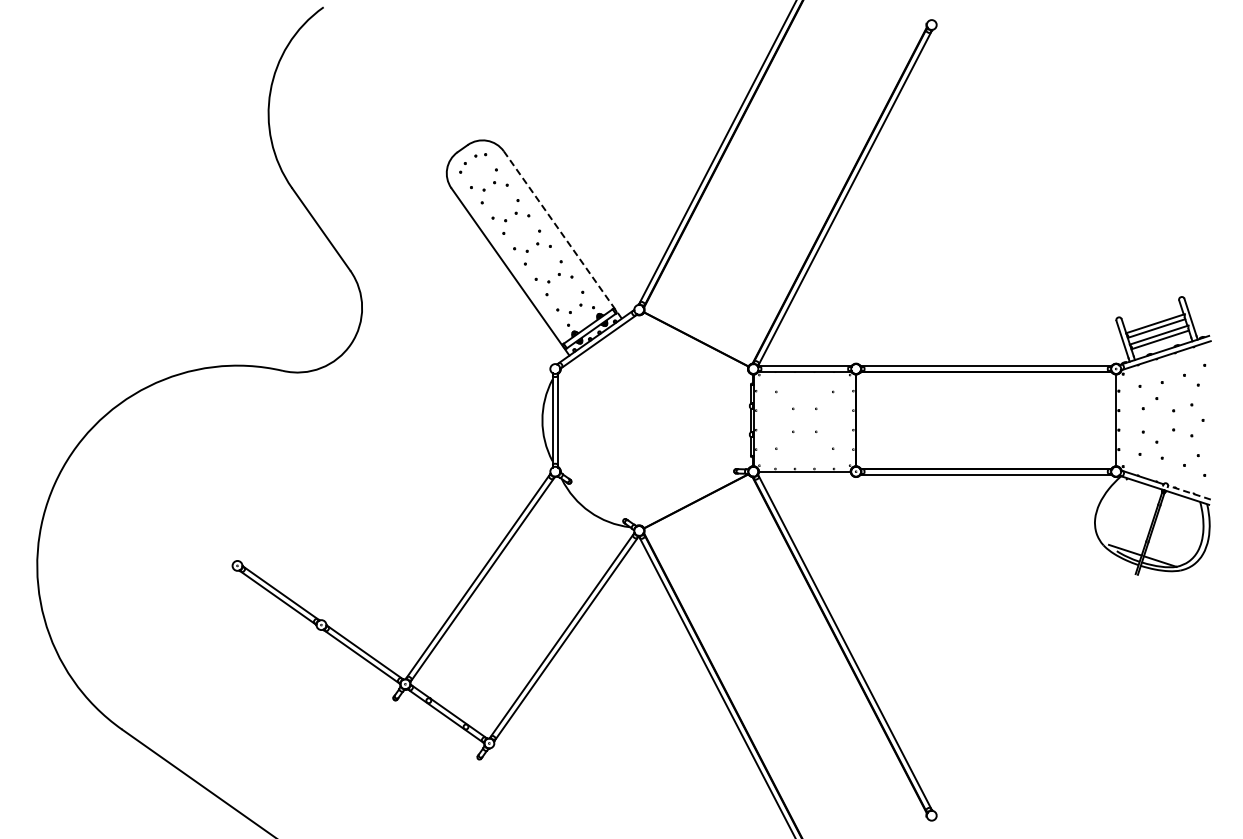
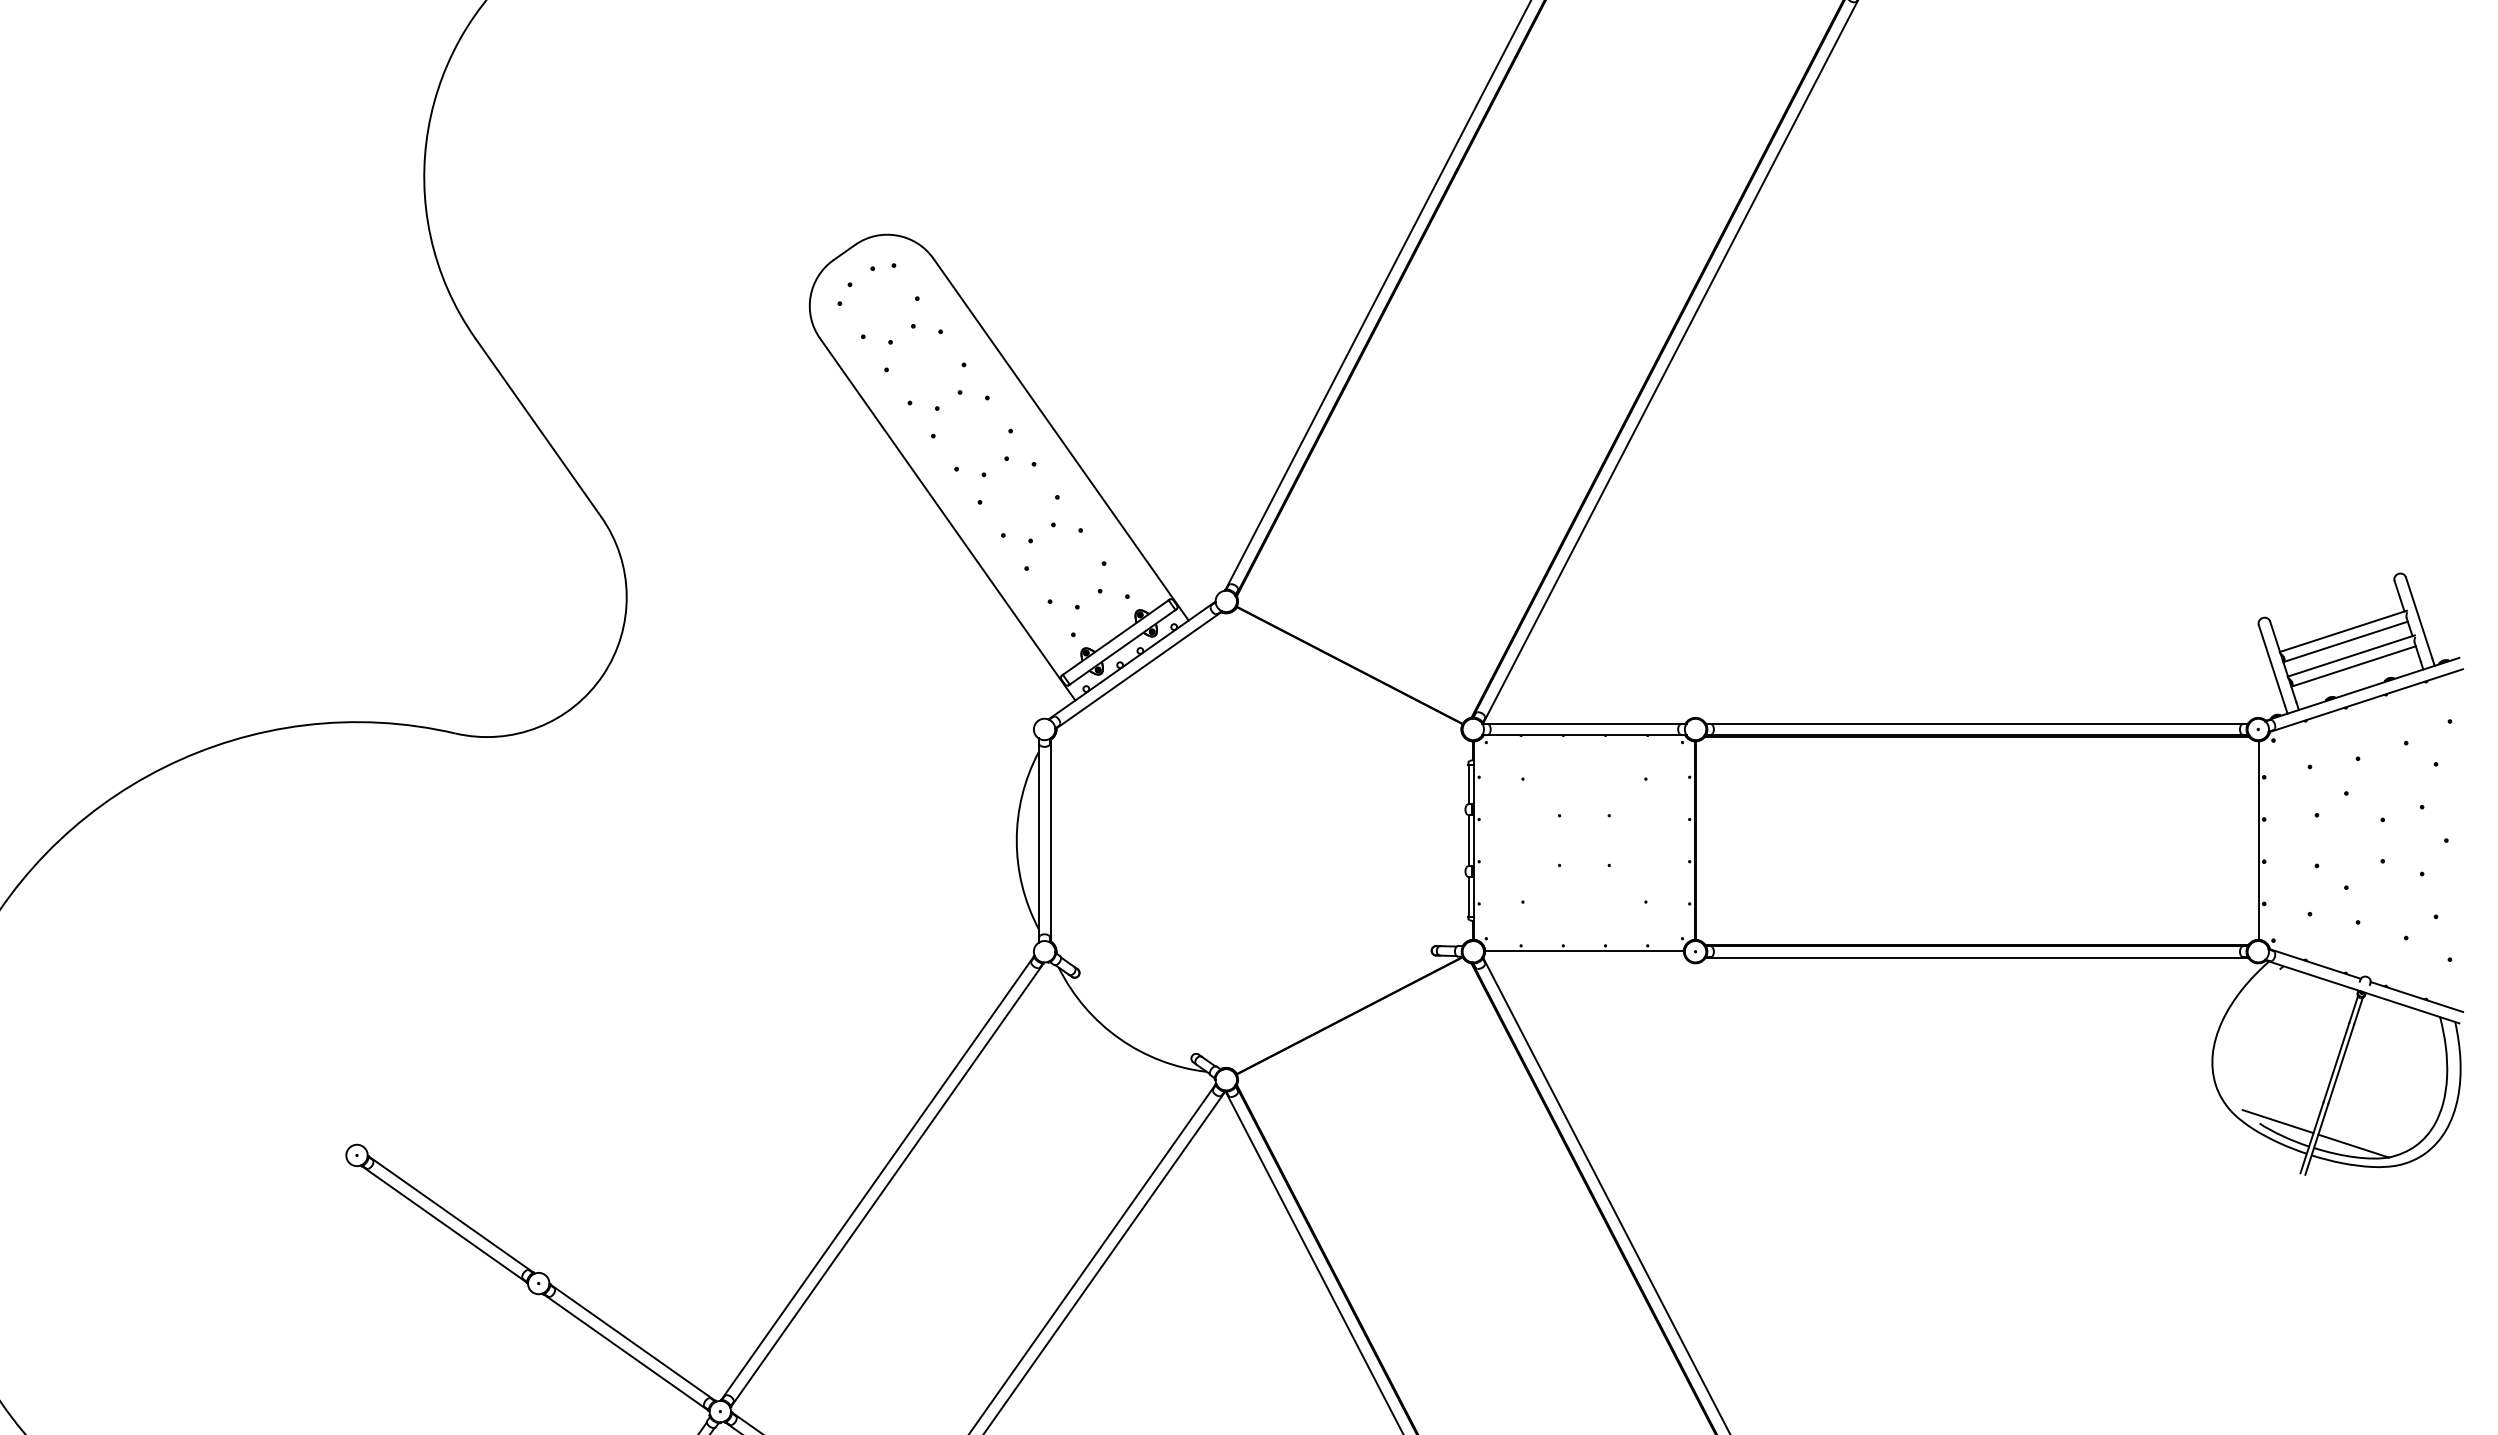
line: (562, 234) -> (1060, 438), dashed -> solid
line: (1189, 492) -> (2416, 996), dashed -> solid

